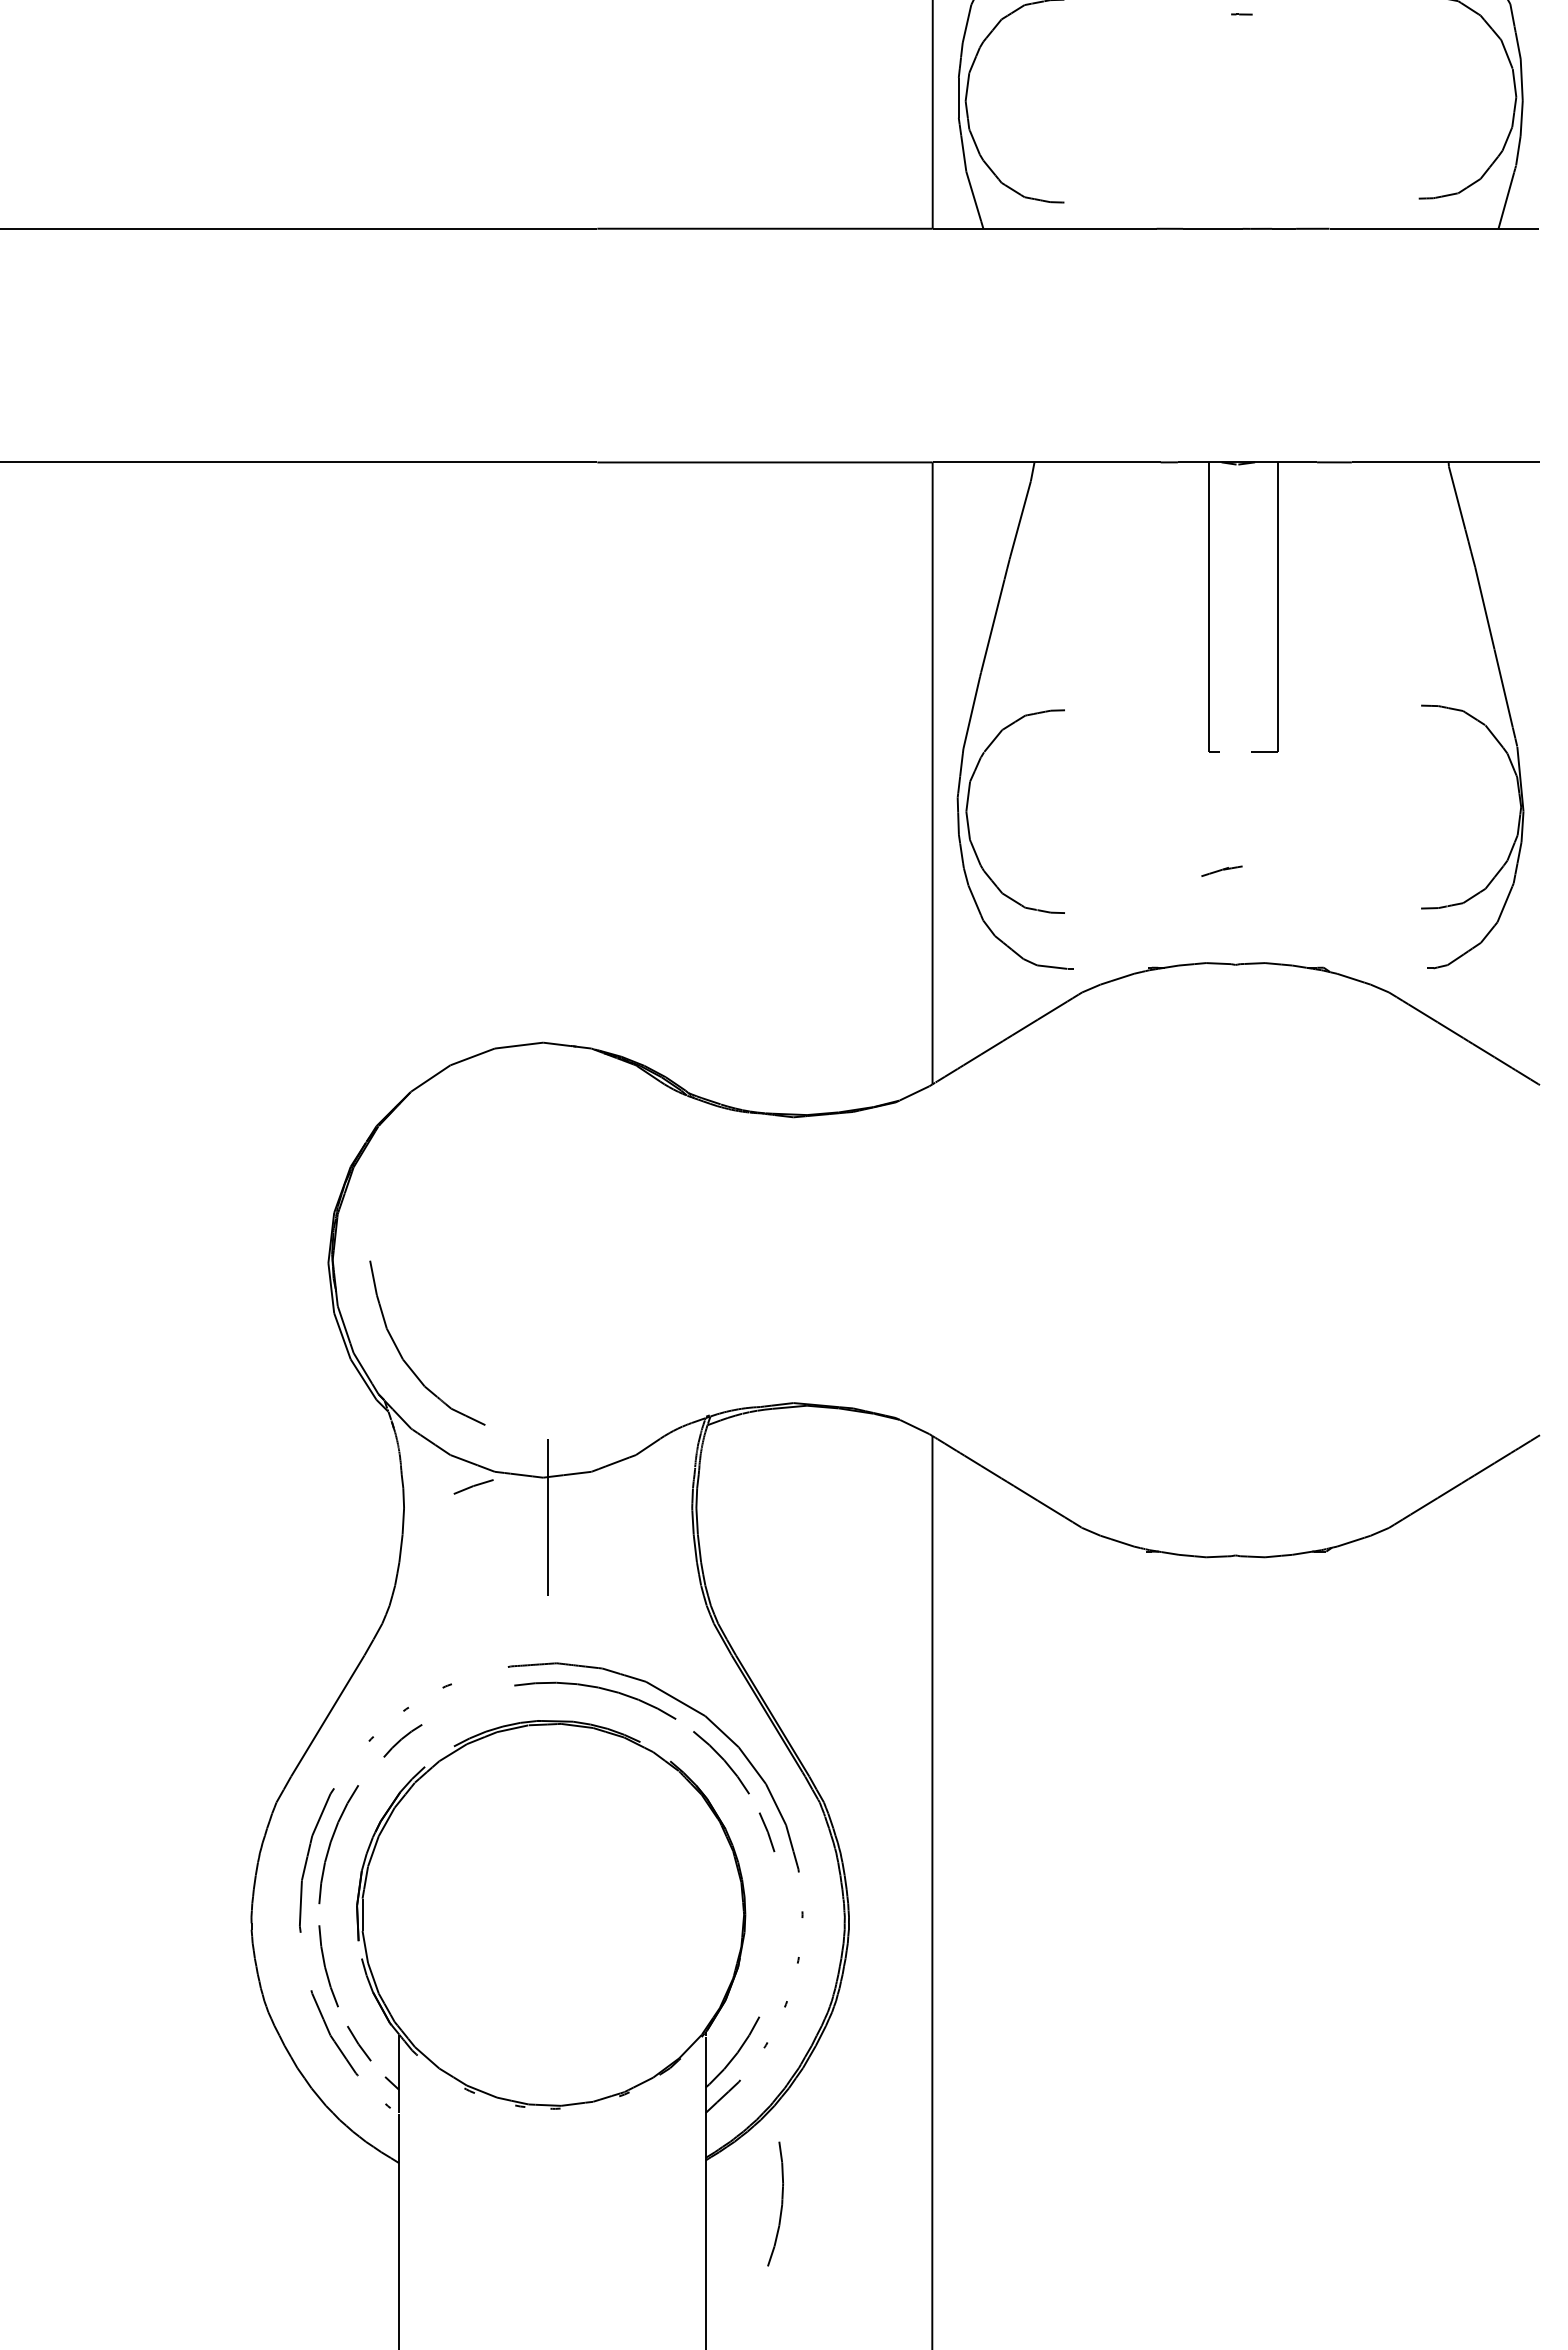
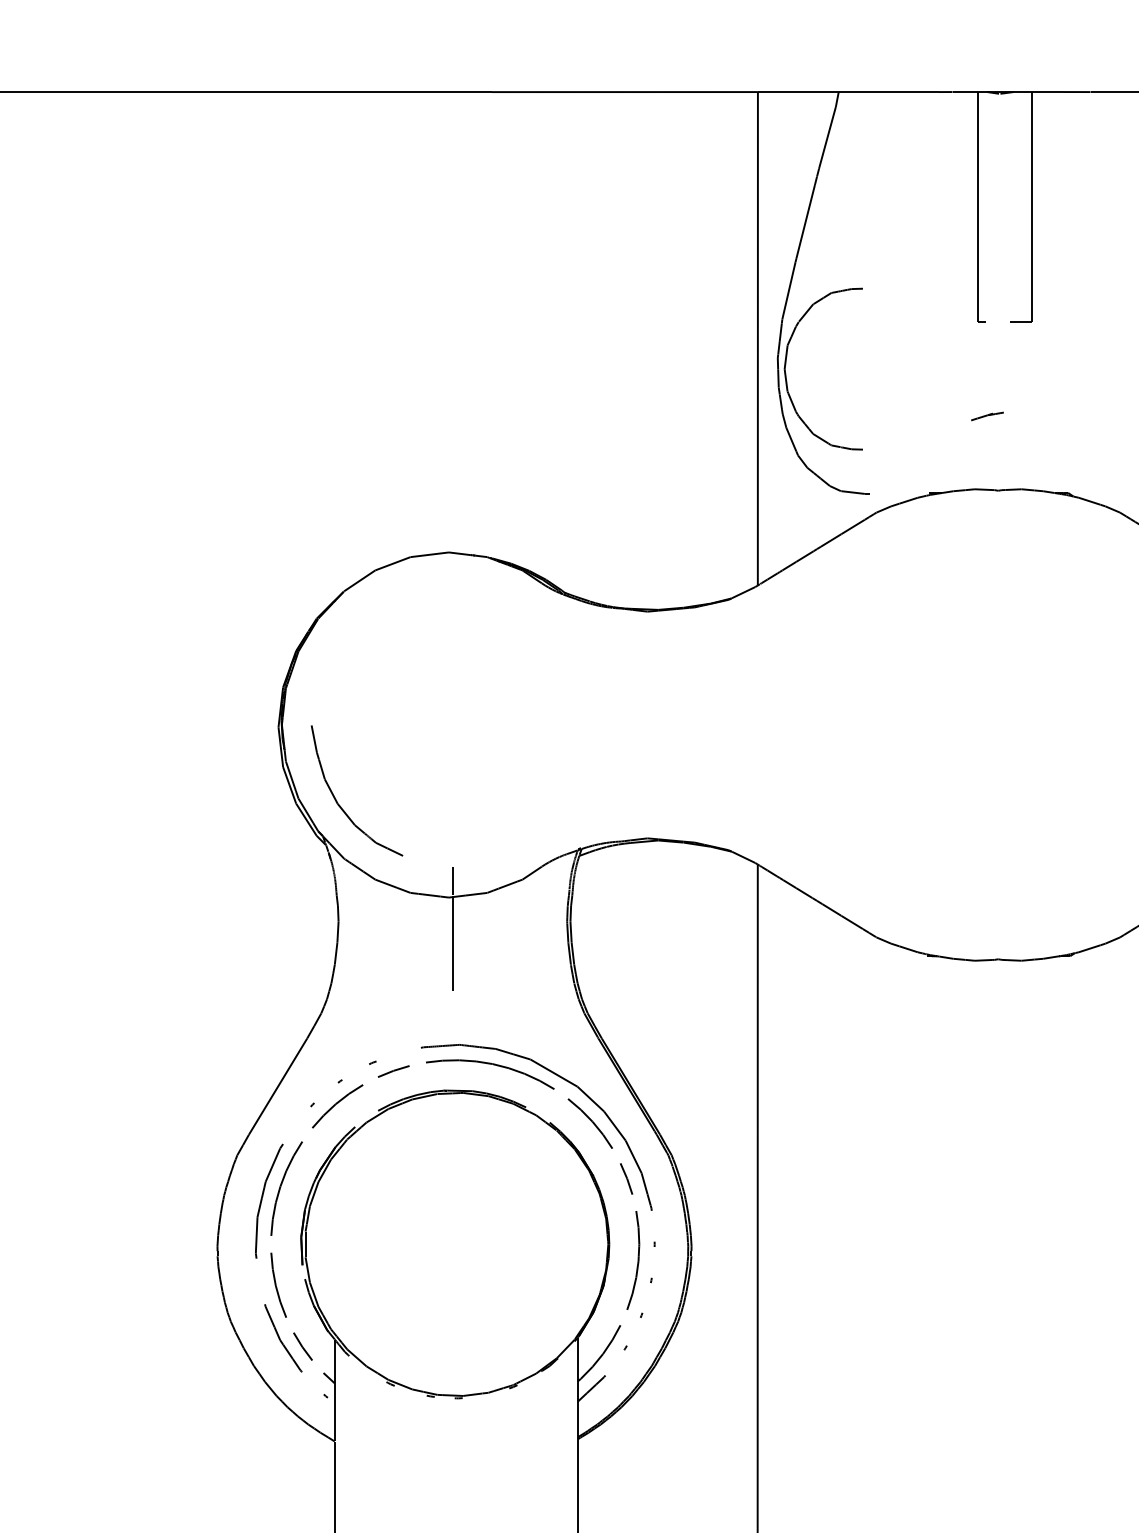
line: (473, 1486) -> (393, 1071), moved
part: (402, 1740) -> (337, 1106), size x1.67
part: (775, 2203) -> (633, 1260), moved

